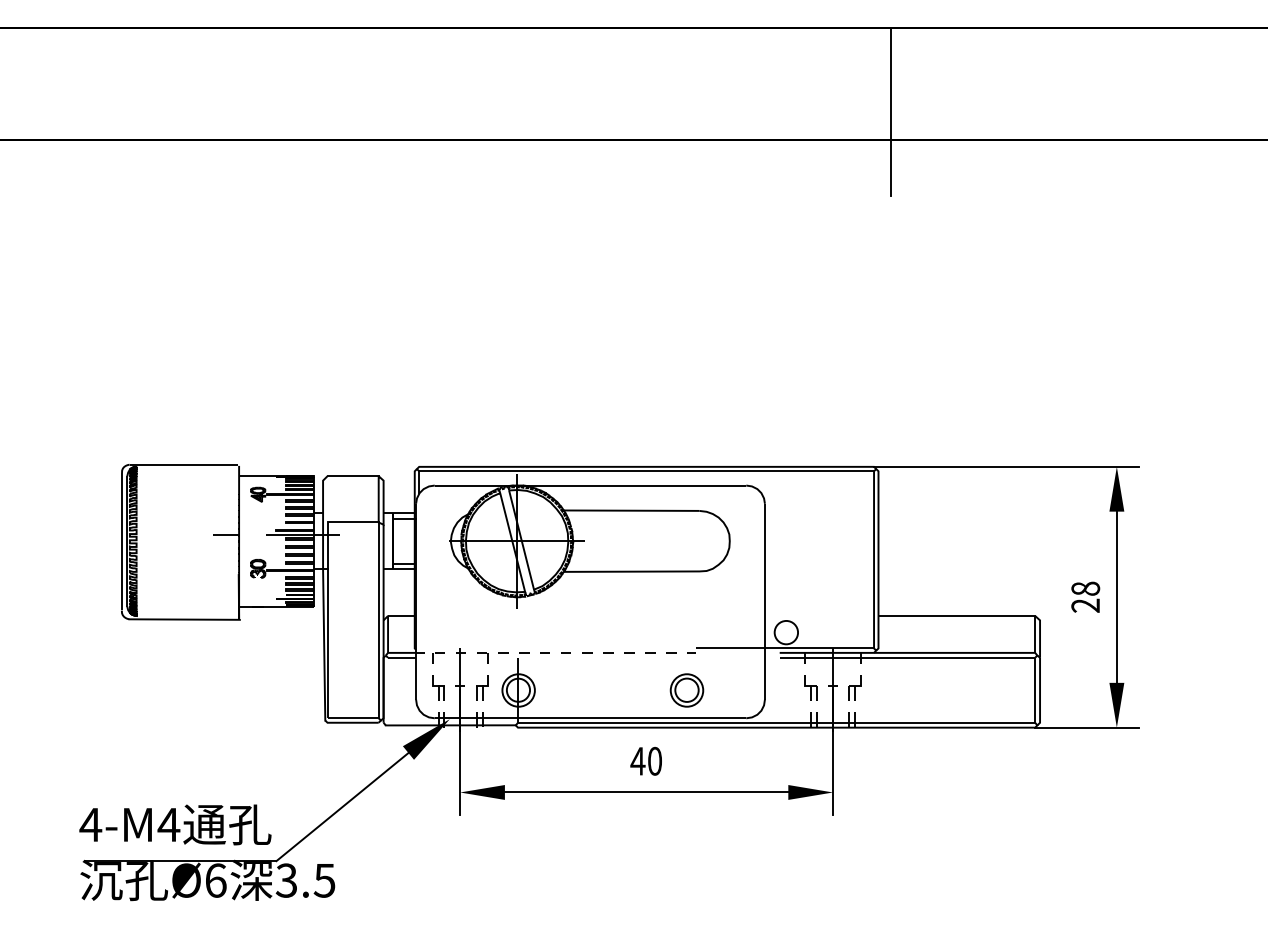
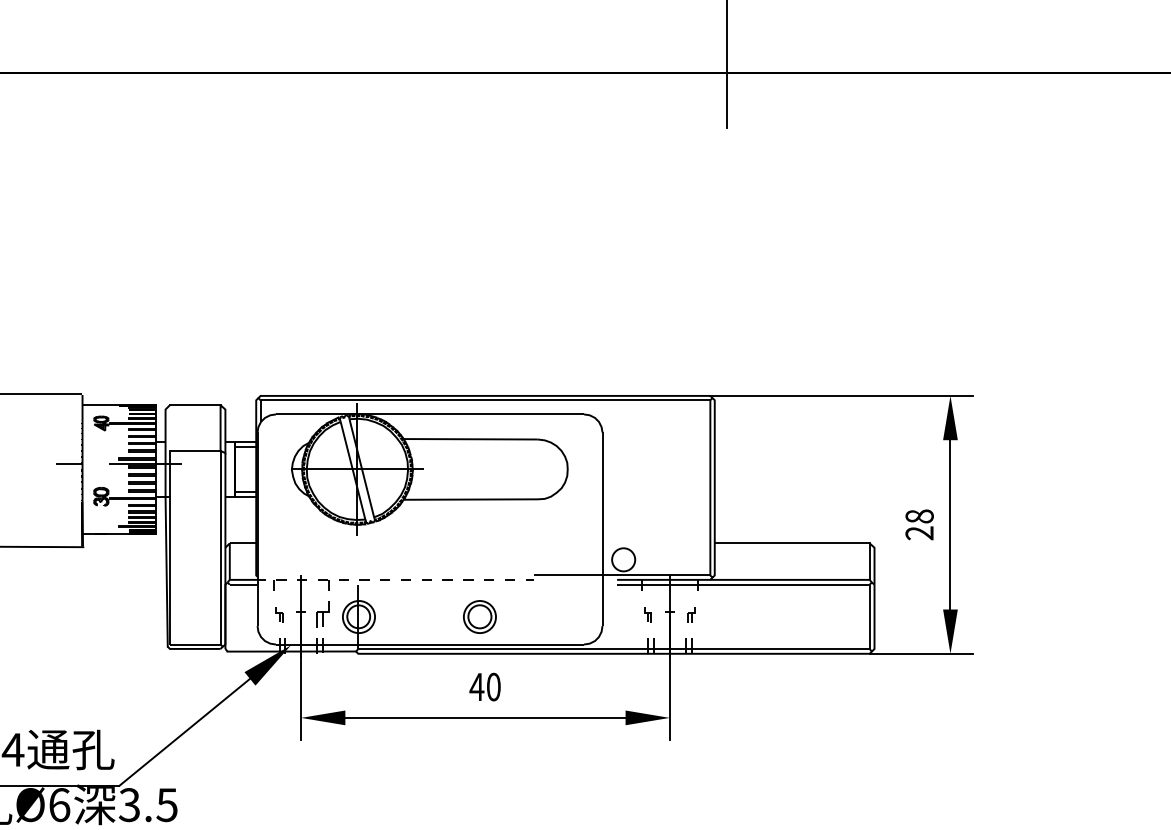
part: (438, 687) -> (279, 614), size x0.6
part: (810, 687) -> (647, 614), size x0.6
part: (854, 687) -> (691, 614), size x0.6
part: (686, 690) -> (479, 617), moved

